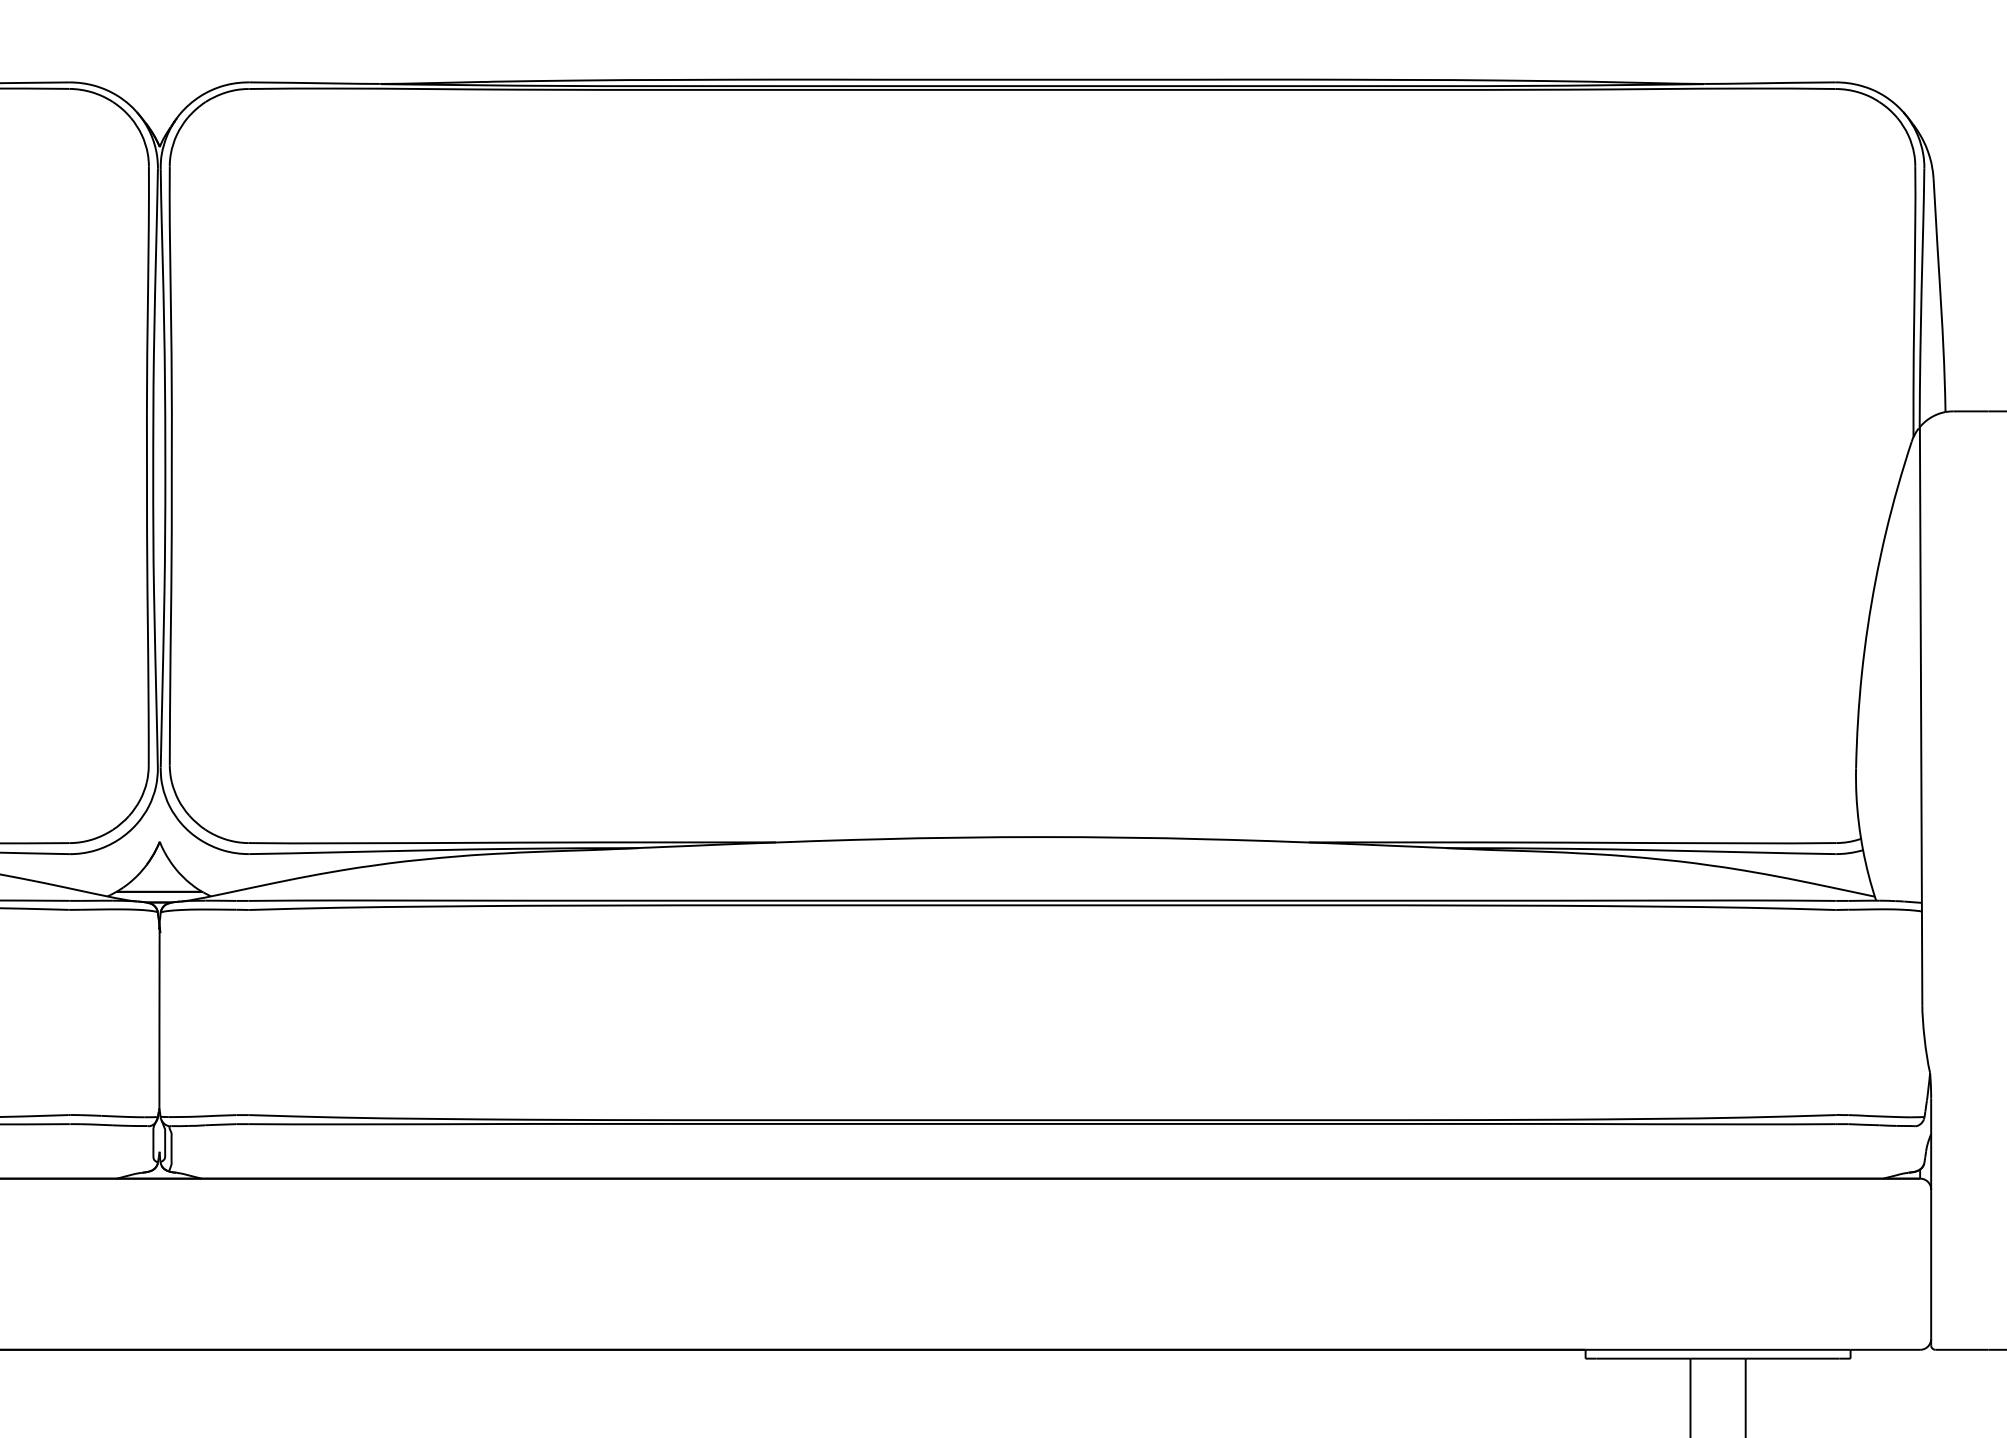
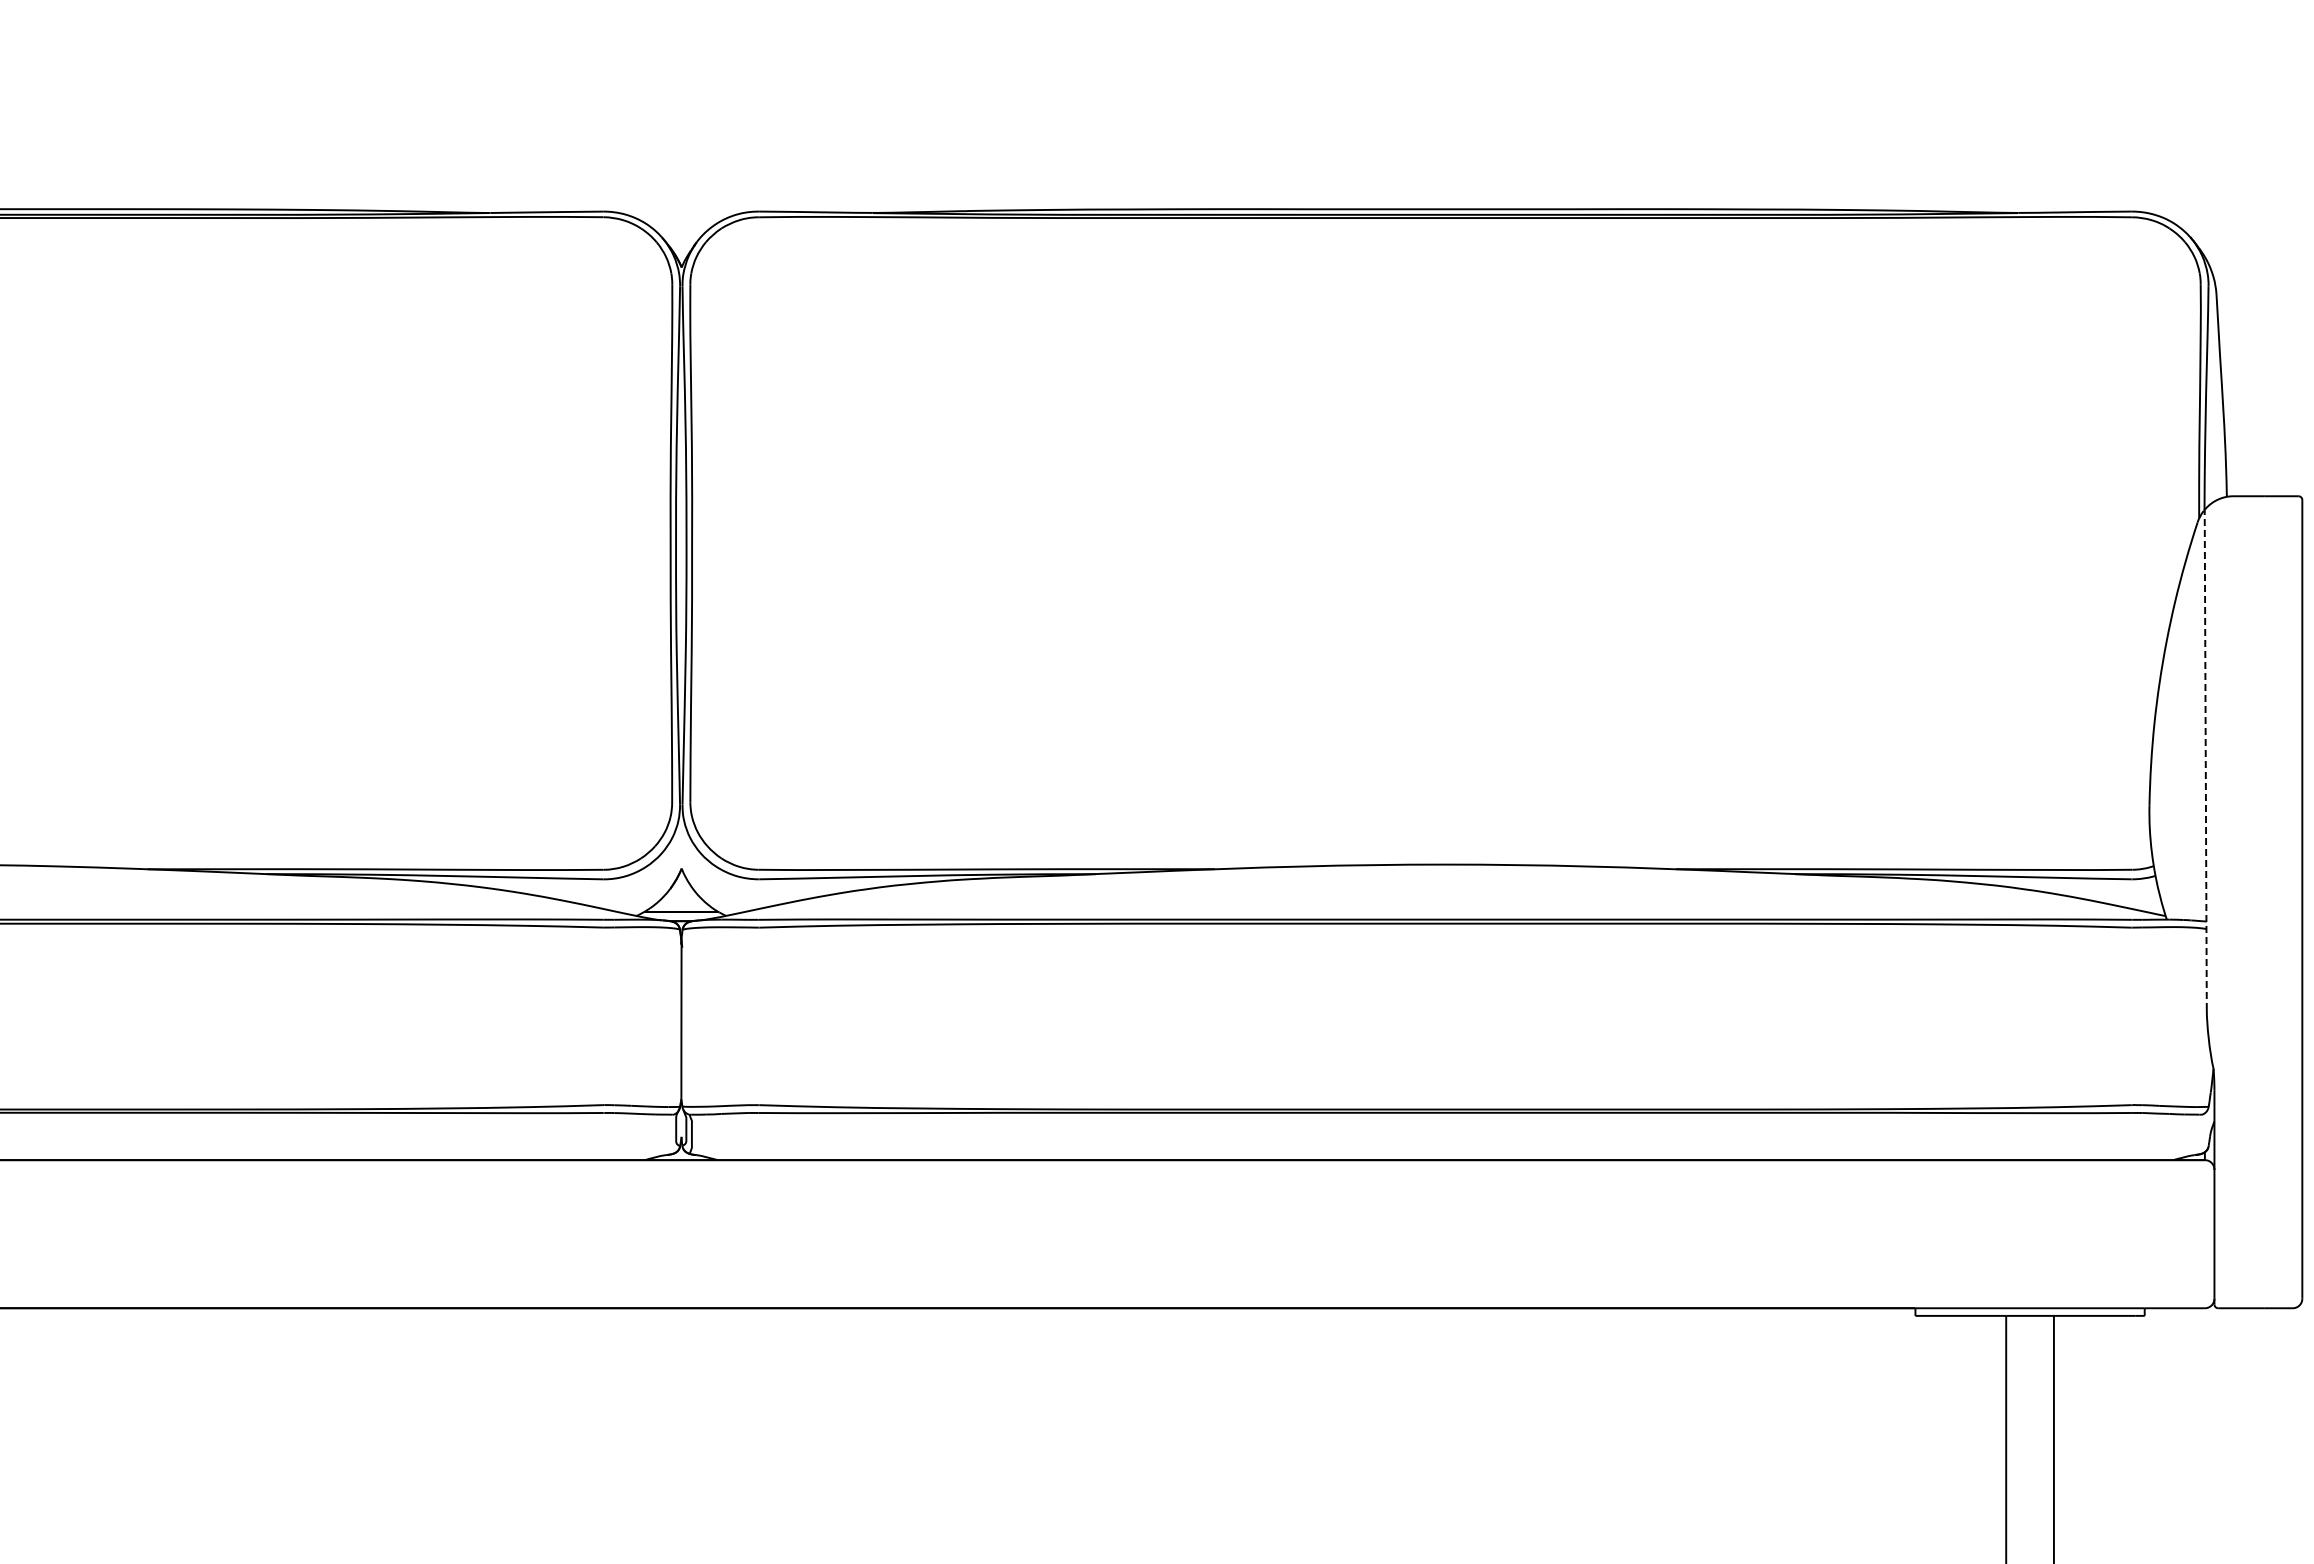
line: (1920, 715) -> (2205, 759), solid -> dashed

